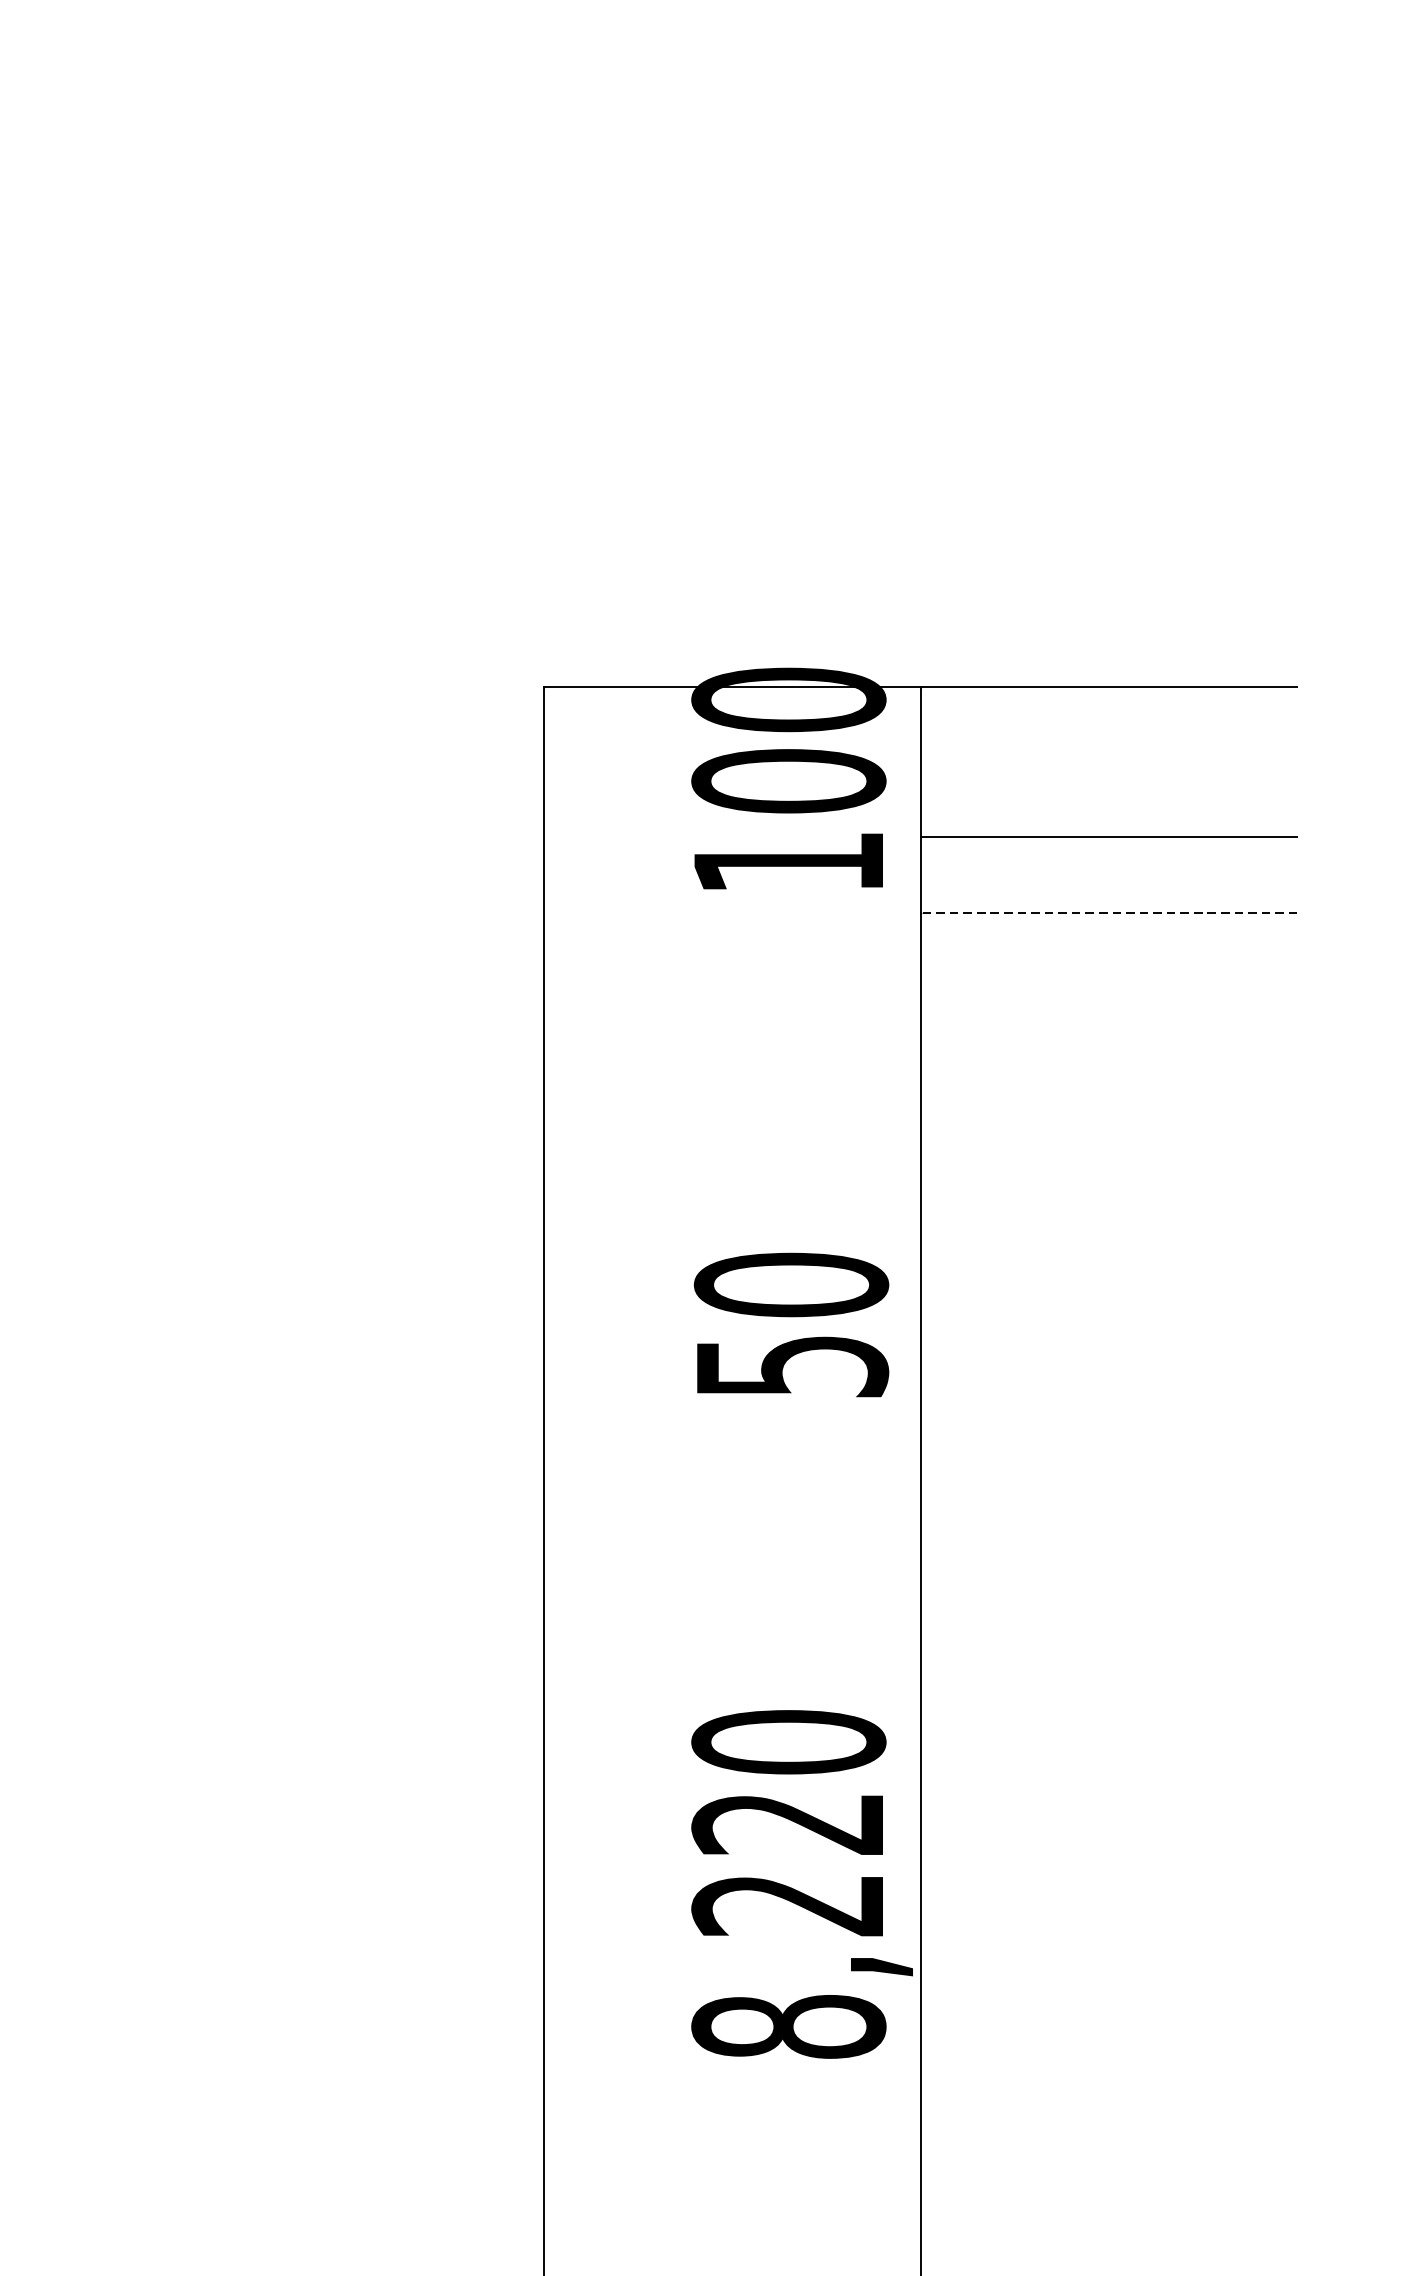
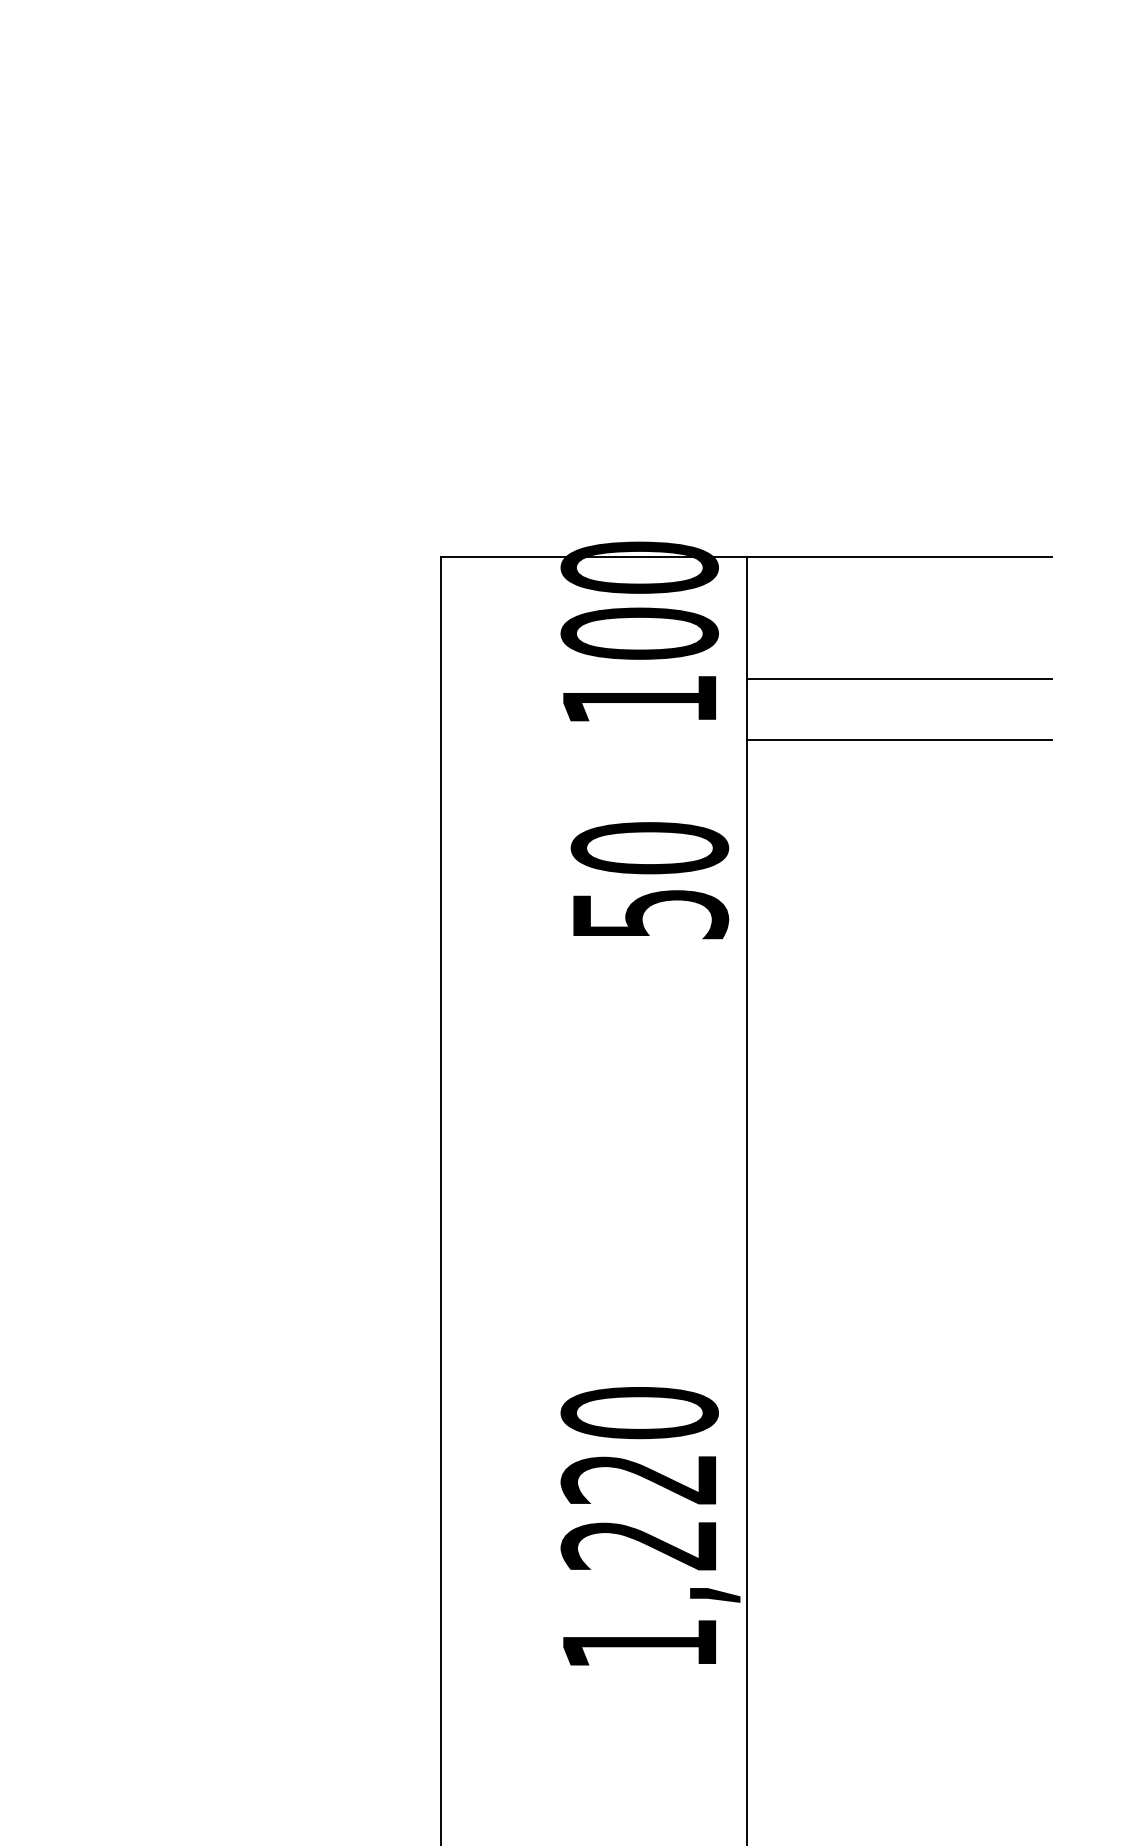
line: (1109, 912) -> (899, 740), dashed -> solid
text: (791, 1324) -> (649, 880), moved
text: (788, 2026) -> (639, 1643), 8,220 -> 1,220

